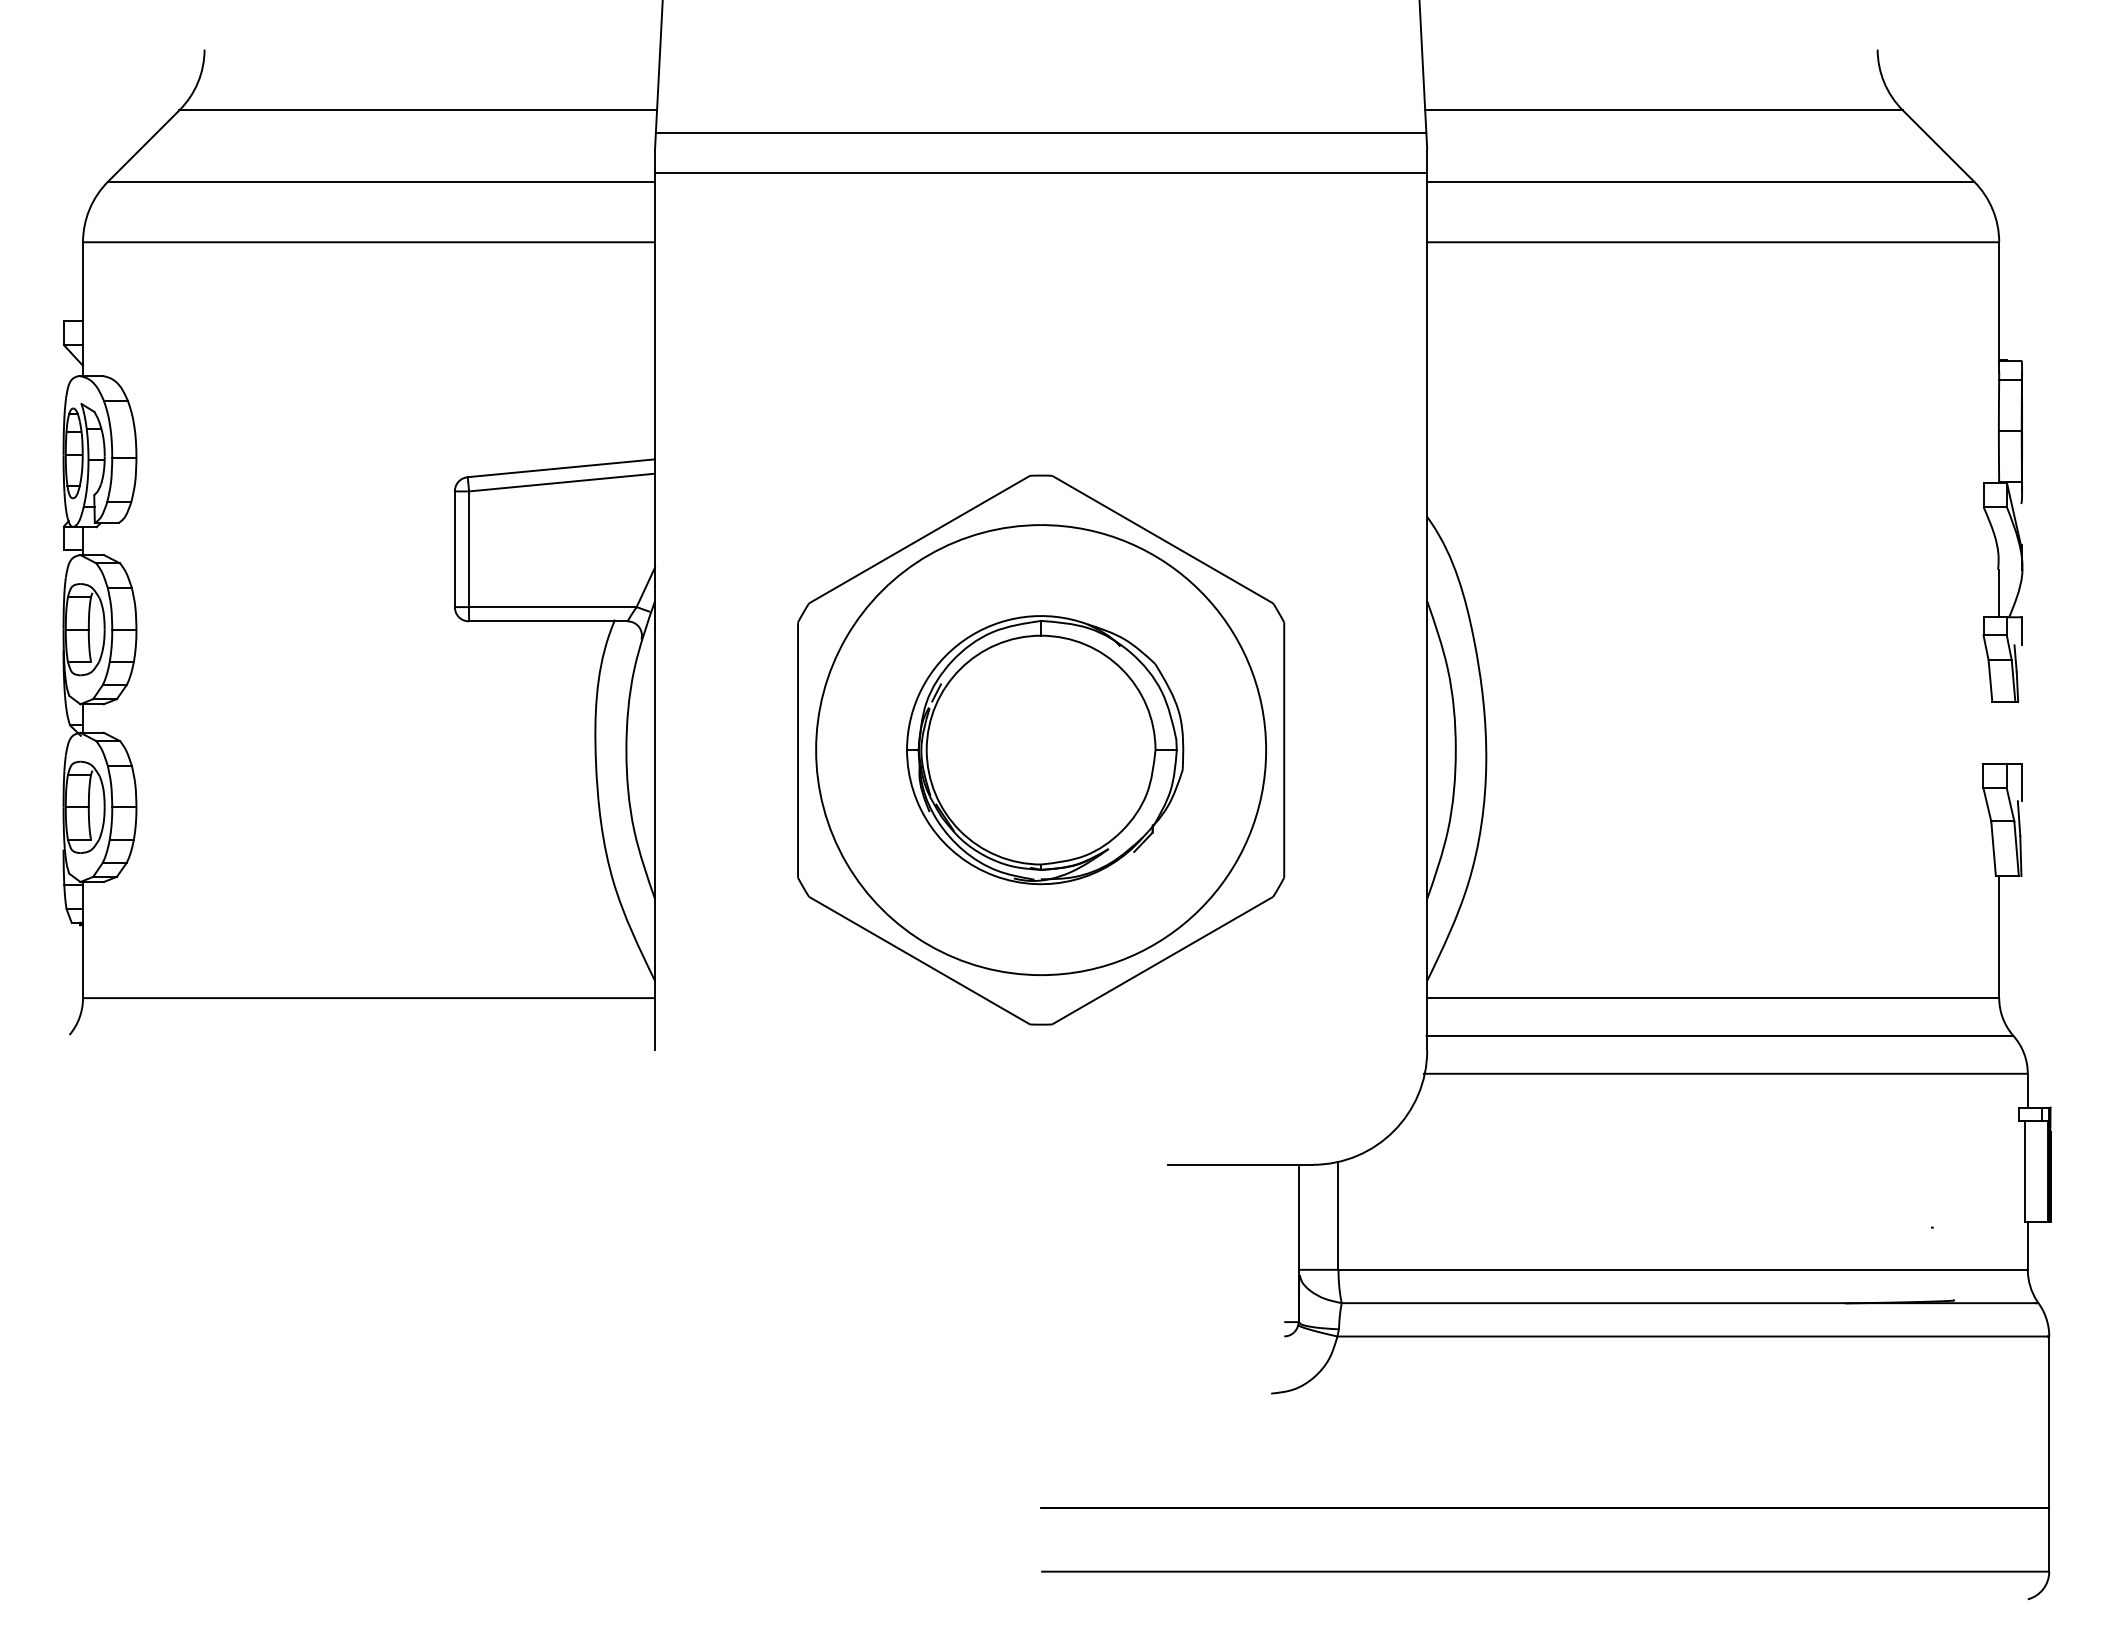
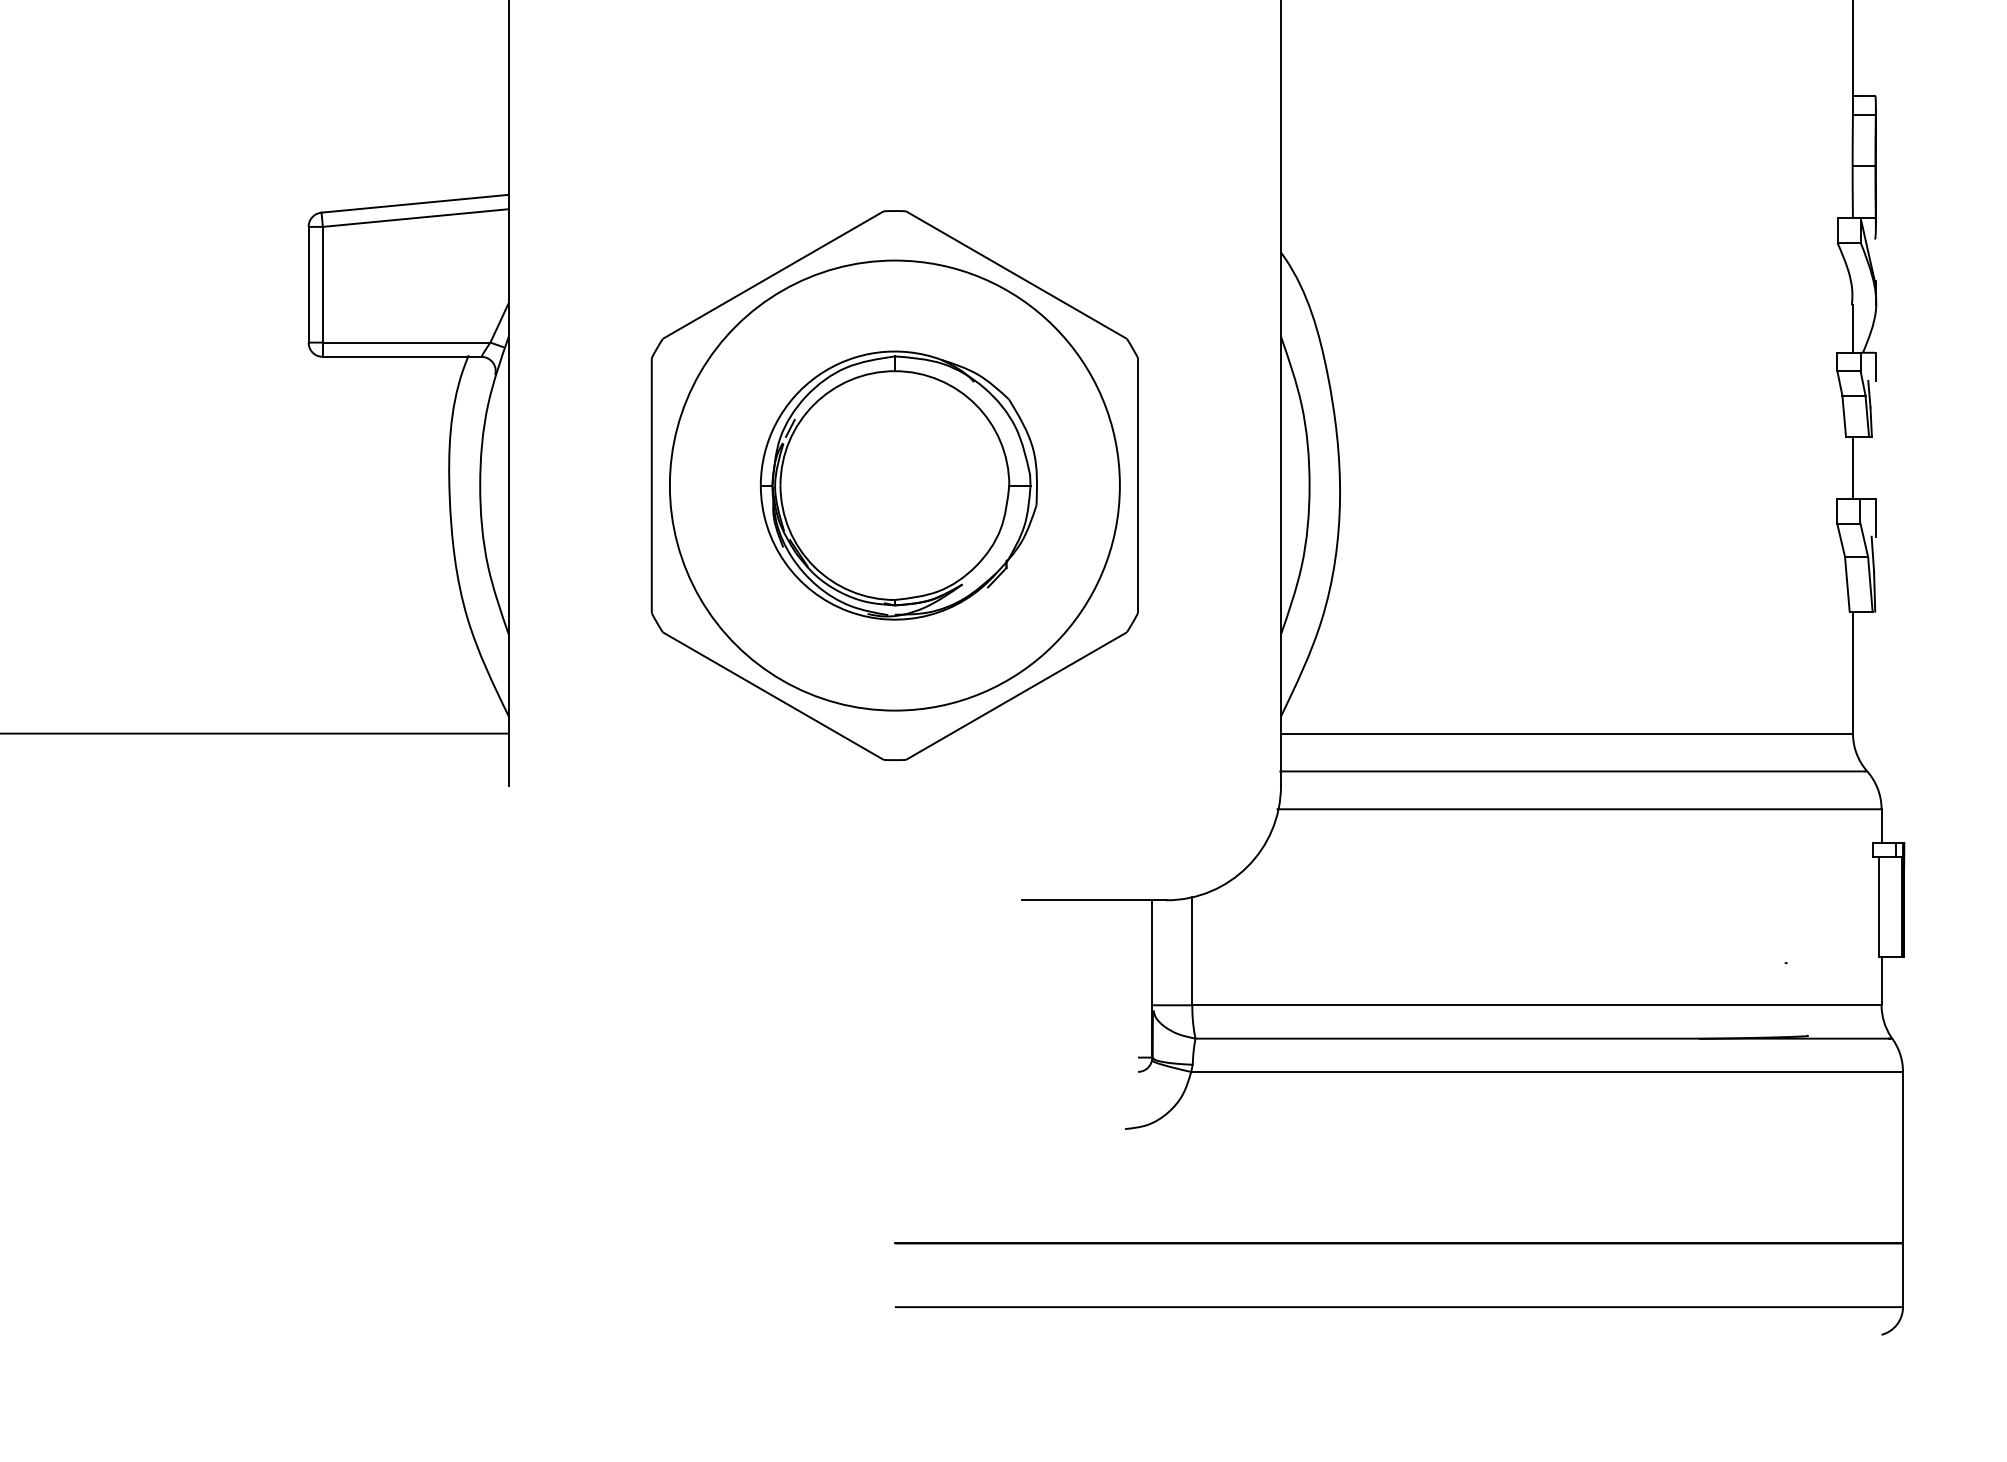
line: (1999, 732) -> (1853, 467), added

